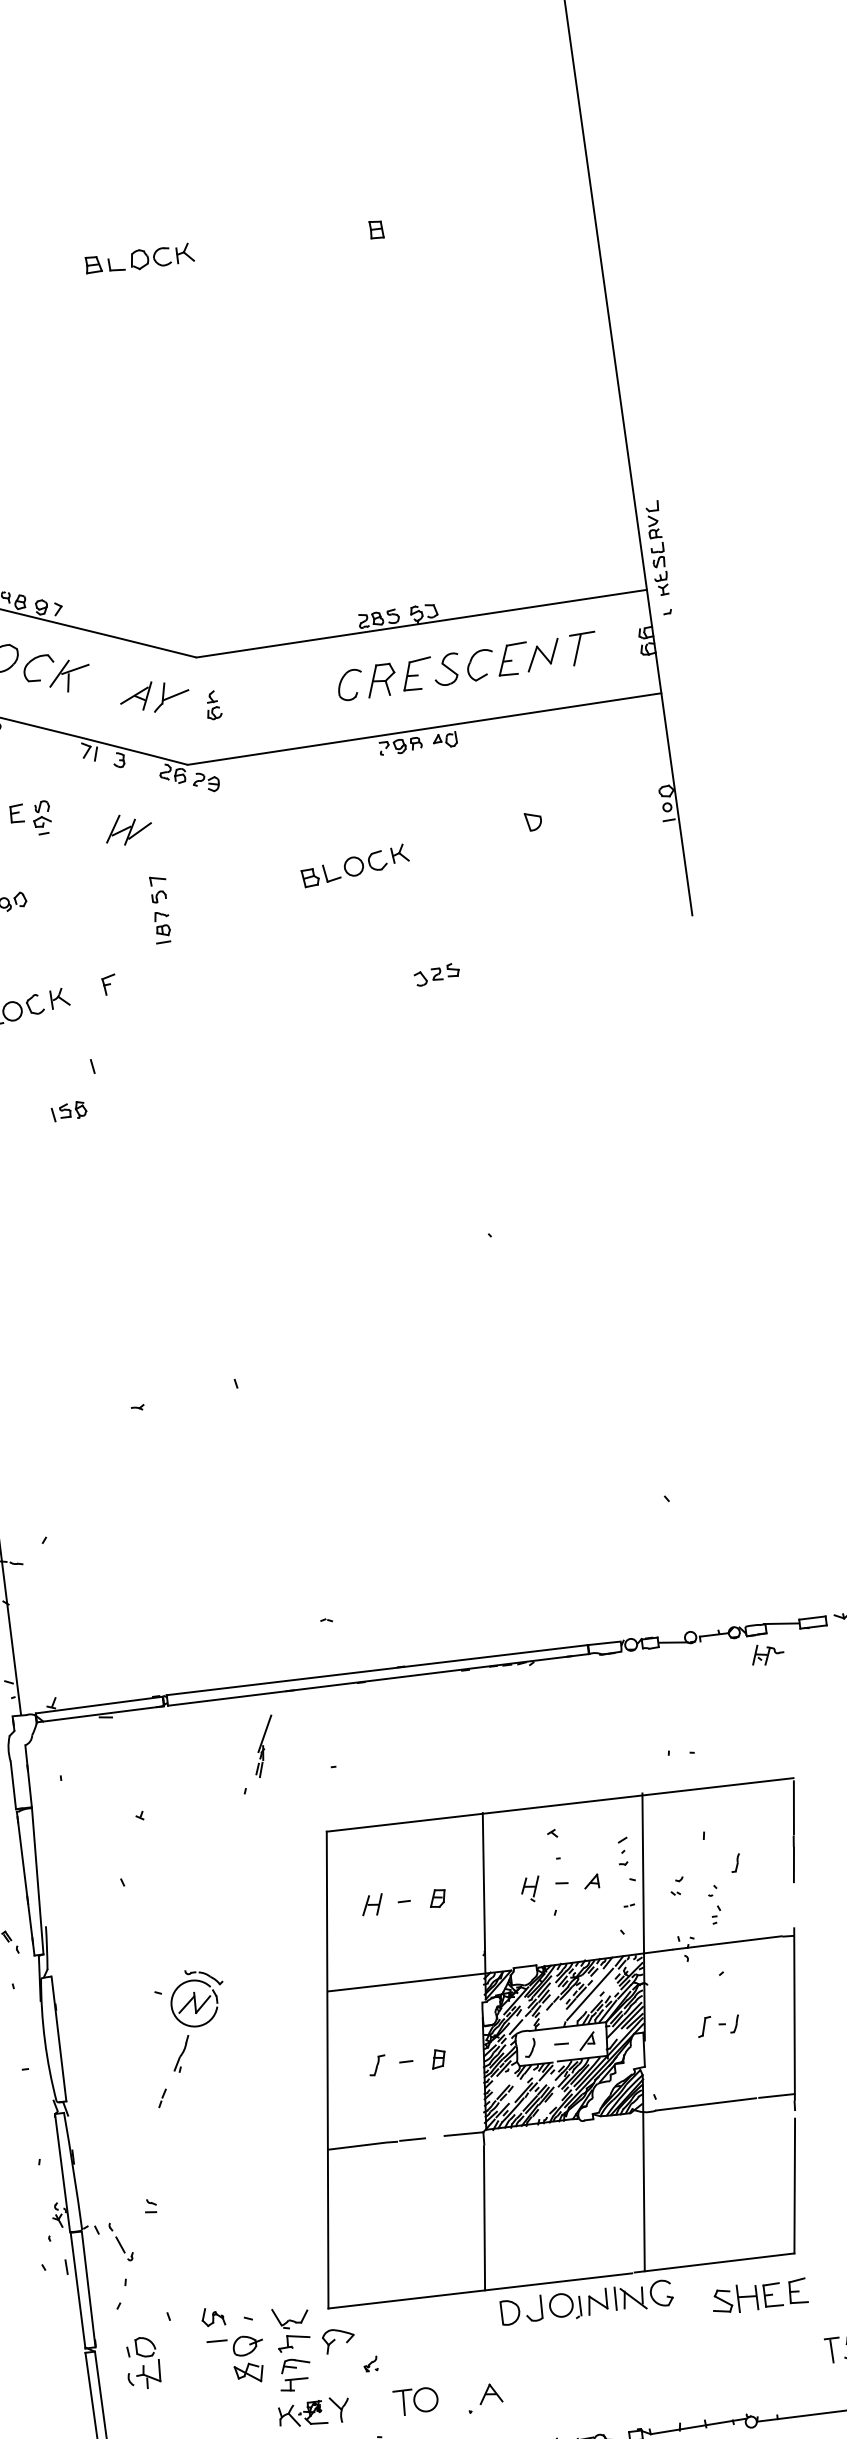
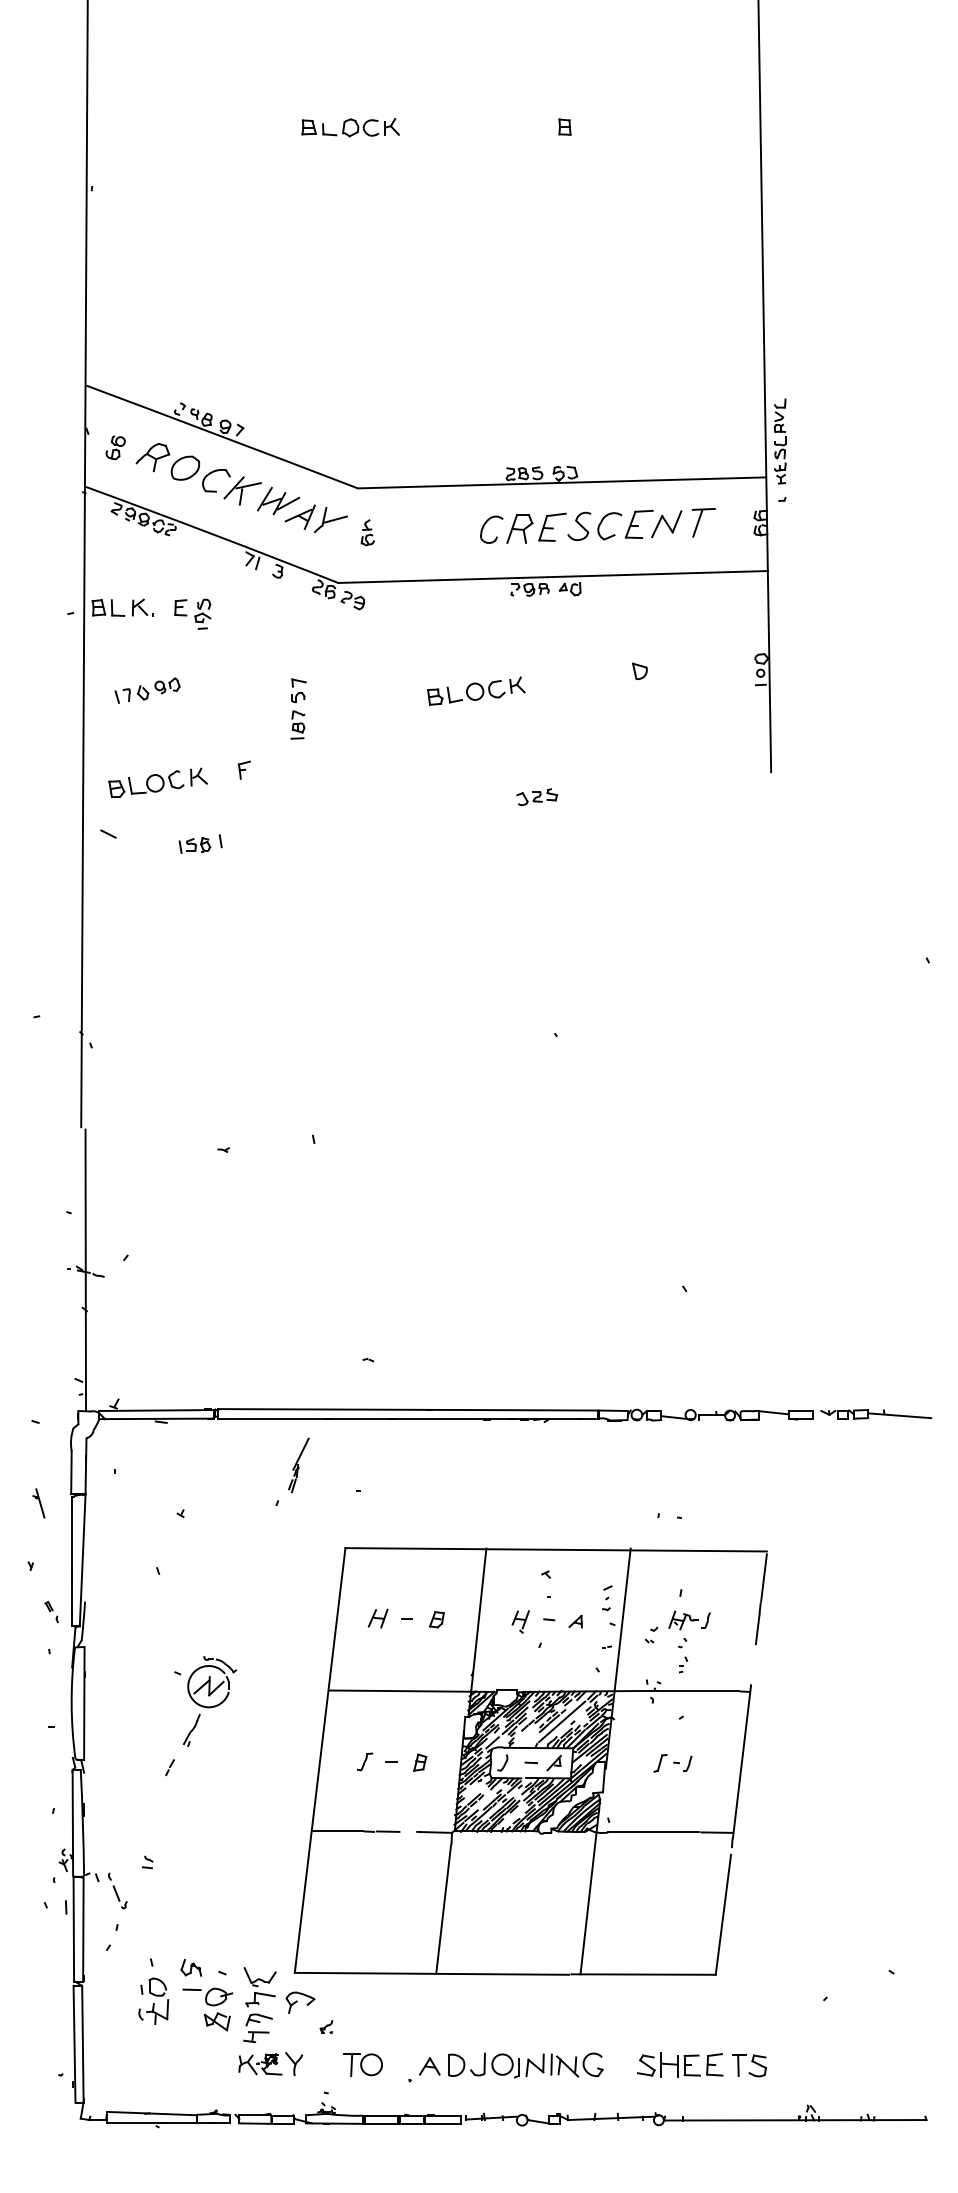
part: (128, 828) -> (278, 500), moved
part: (68, 1111) -> (194, 845), moved
part: (767, 1654) -> (683, 1620), moved
part: (758, 2295) -> (679, 2064), moved
part: (586, 2303) -> (525, 2065), moved
part: (142, 2362) -> (153, 2000), moved

